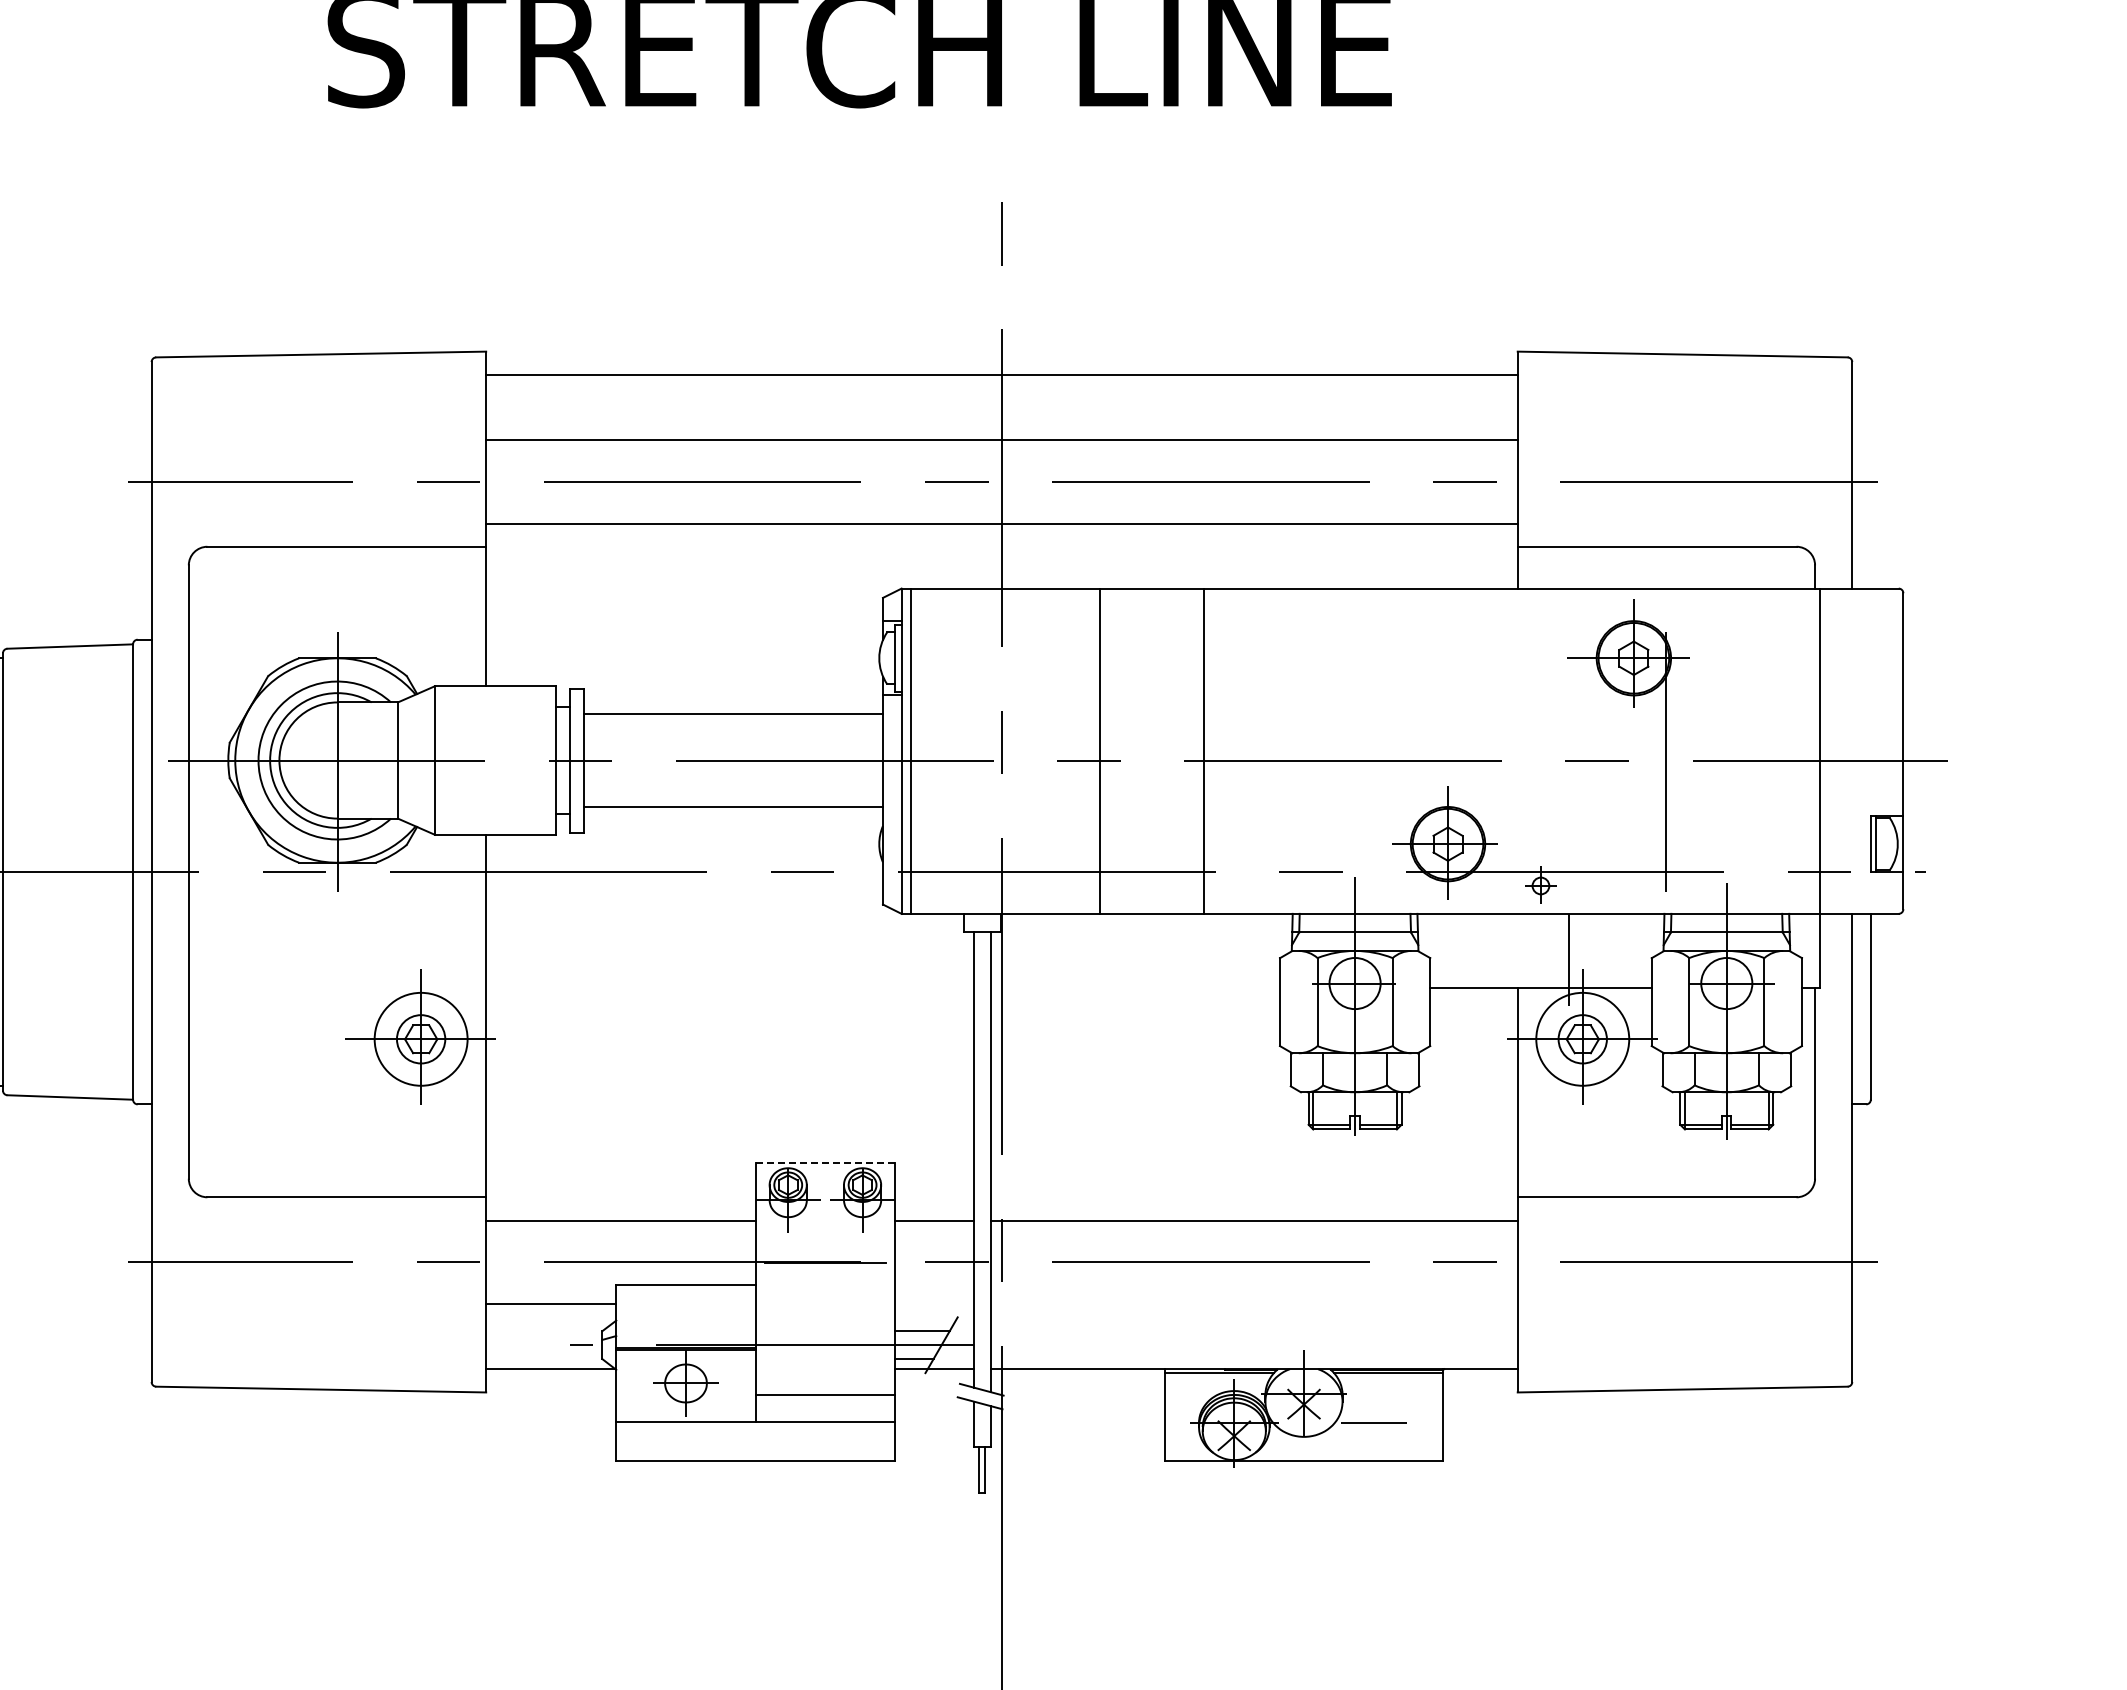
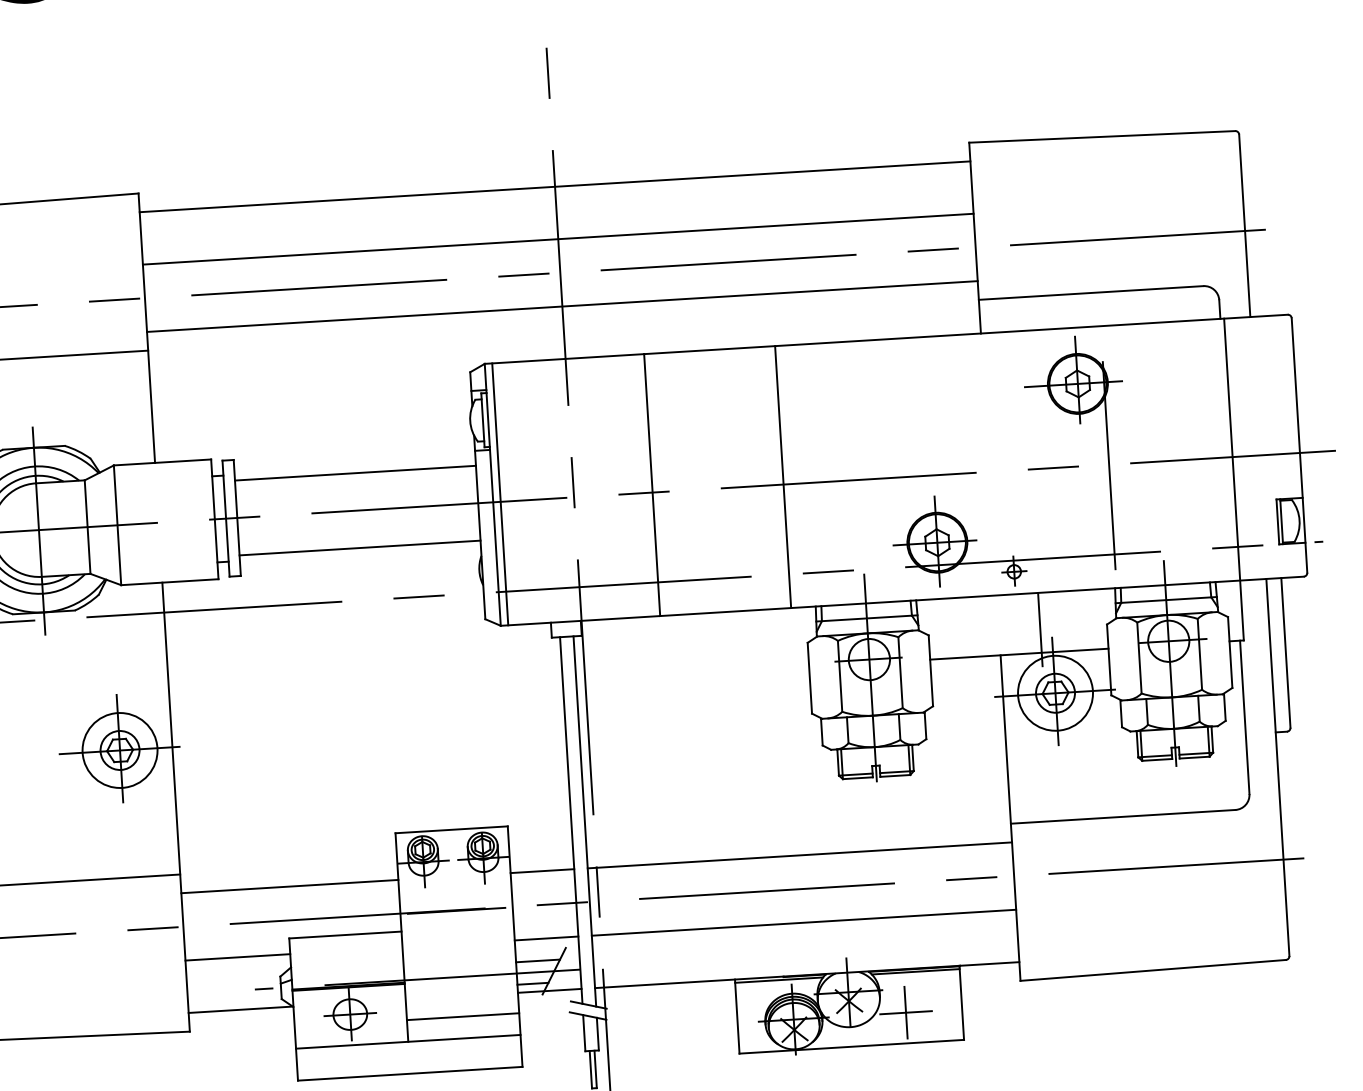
line: (1204, 750) -> (783, 476), moved
line: (825, 1162) -> (451, 829), dashed -> solid
line: (934, 1304) -> (546, 938), added
line: (1253, 1304) -> (803, 923), added
line: (1373, 1422) -> (905, 1012), added

